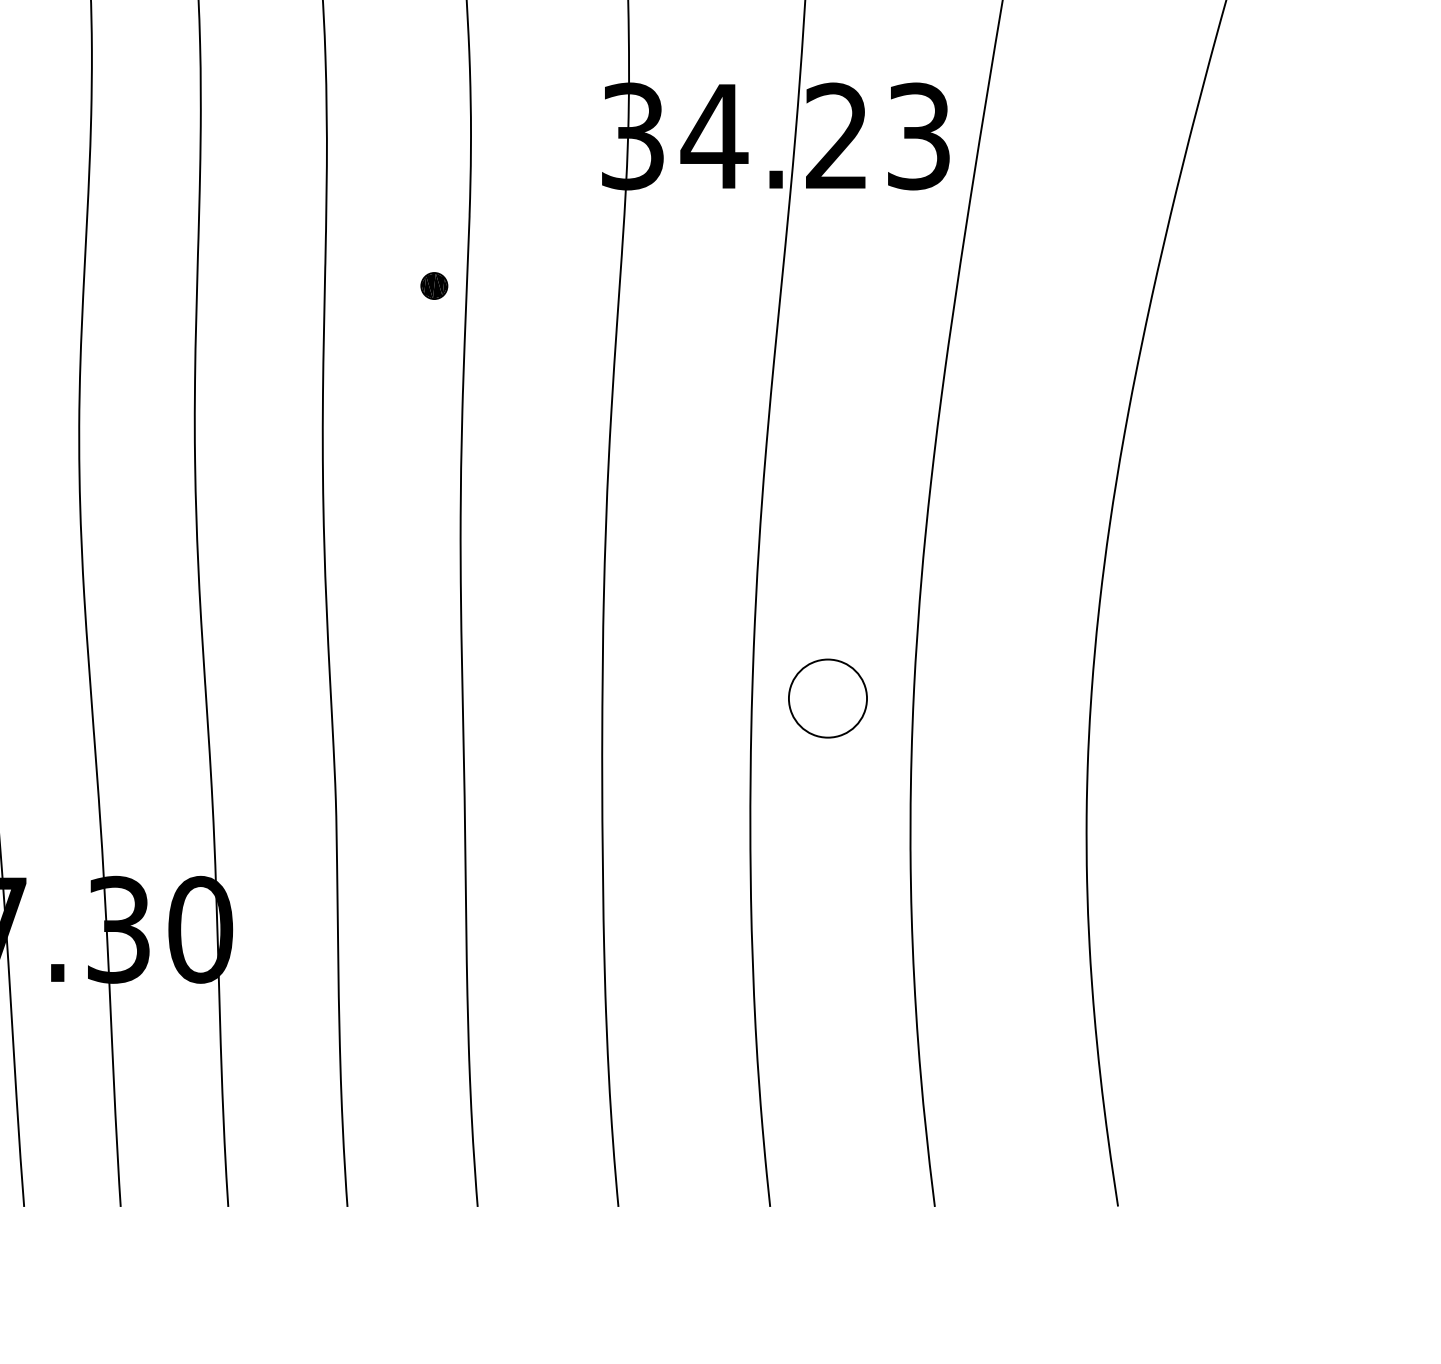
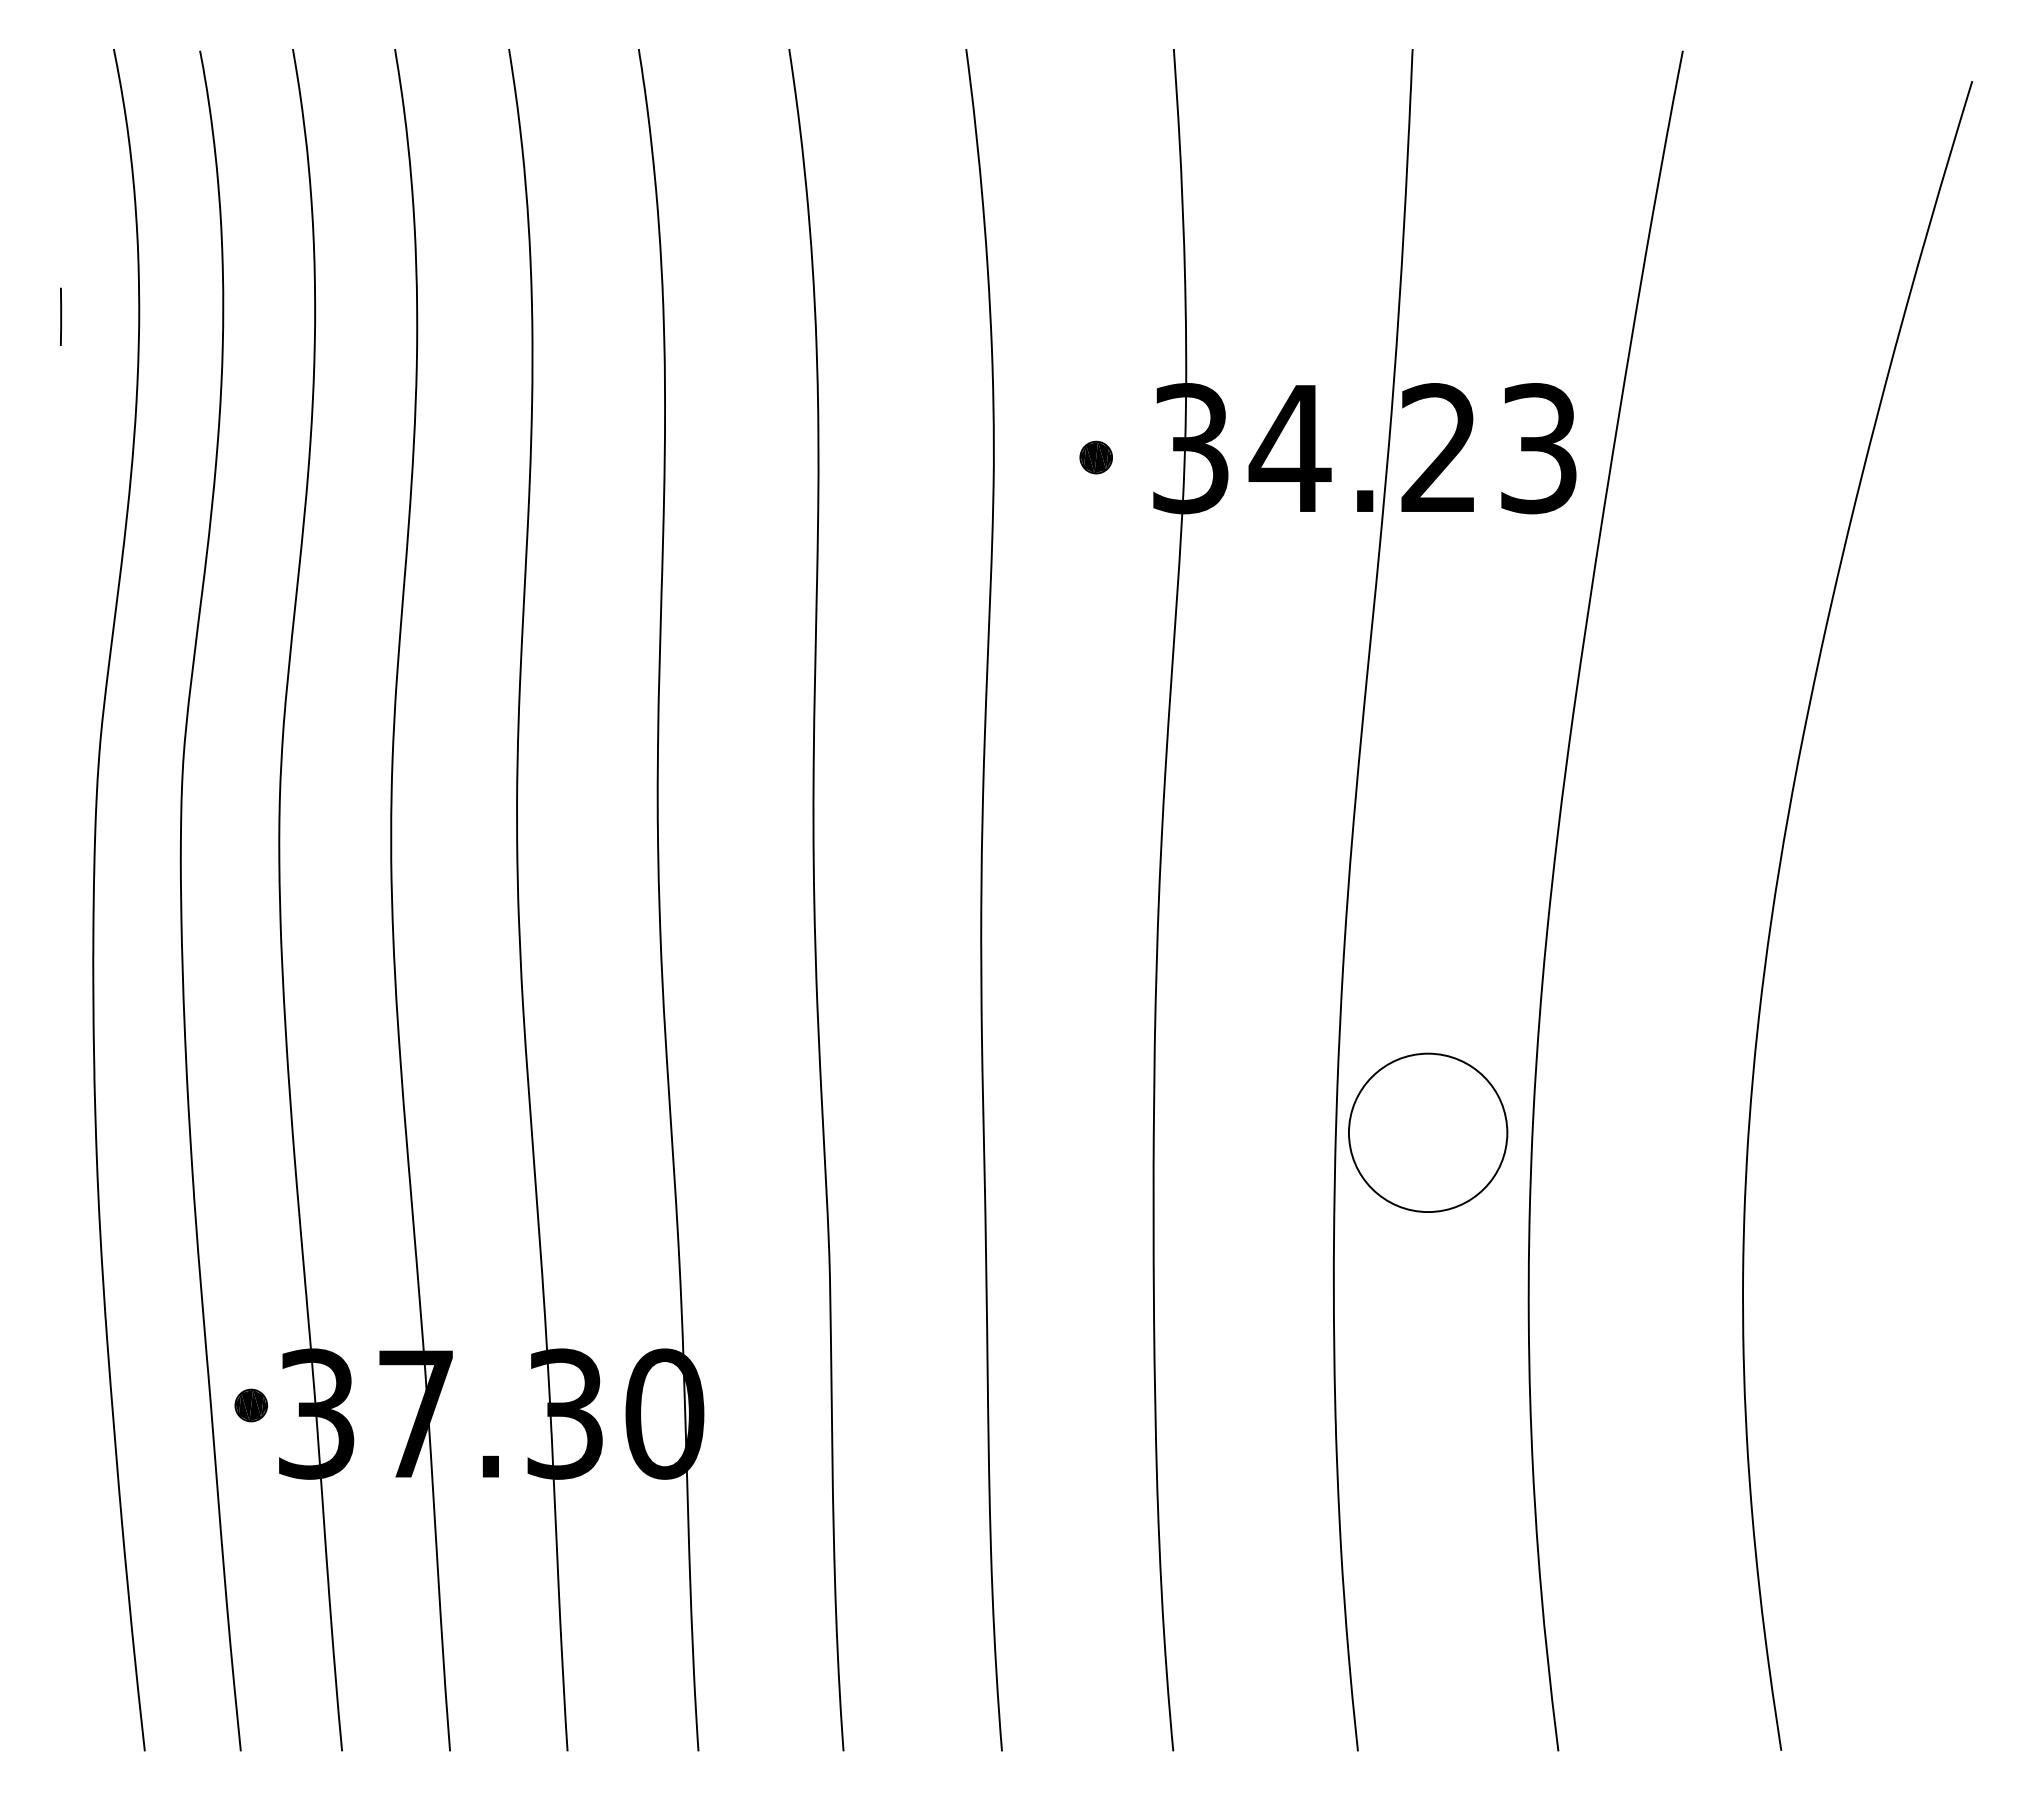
part: (433, 285) -> (1095, 457), moved
part: (828, 698) -> (1428, 1132), size x1.67

